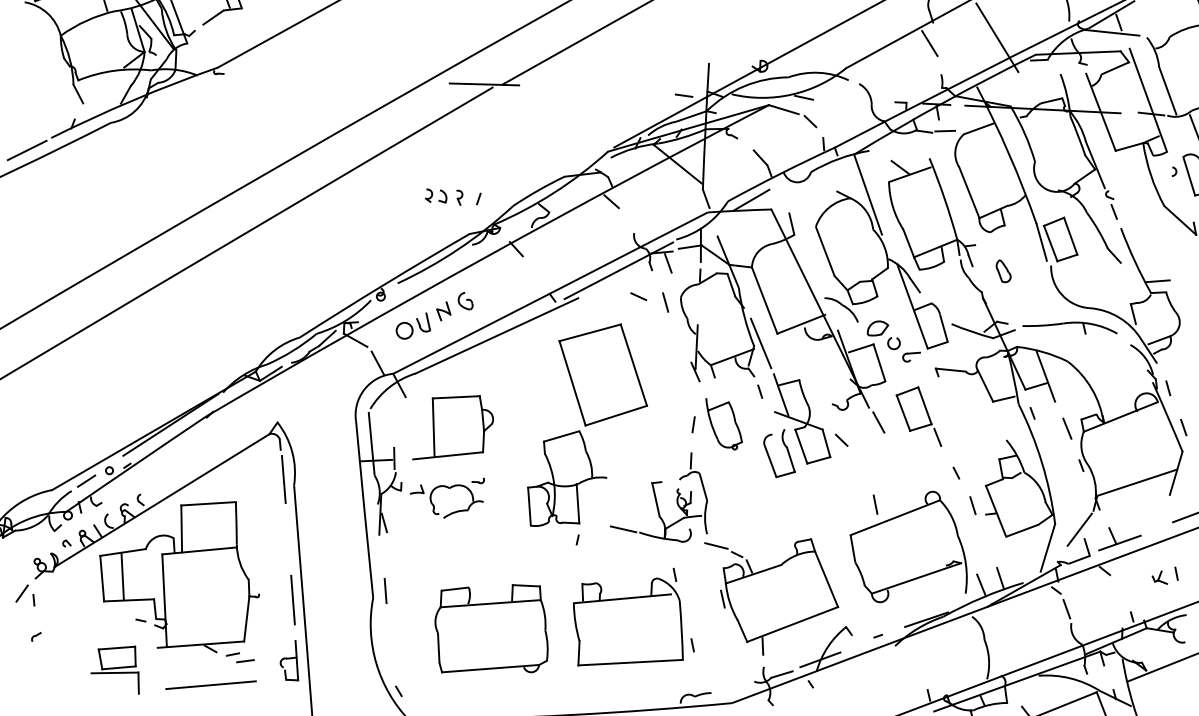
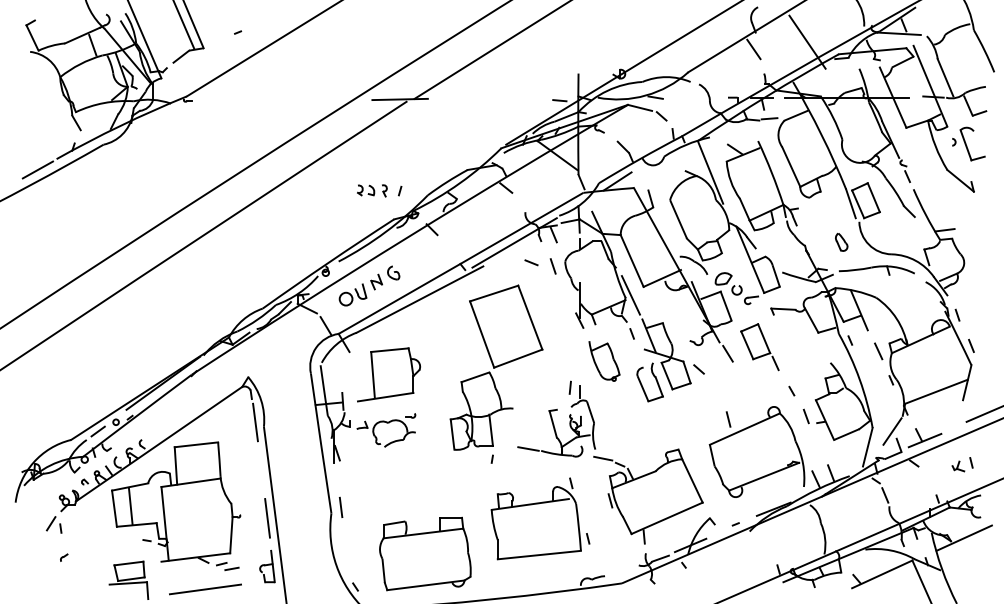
part: (1003, 270) -> (841, 241), moved
line: (692, 424) -> (569, 387), moved
part: (492, 628) -> (425, 553), moved

